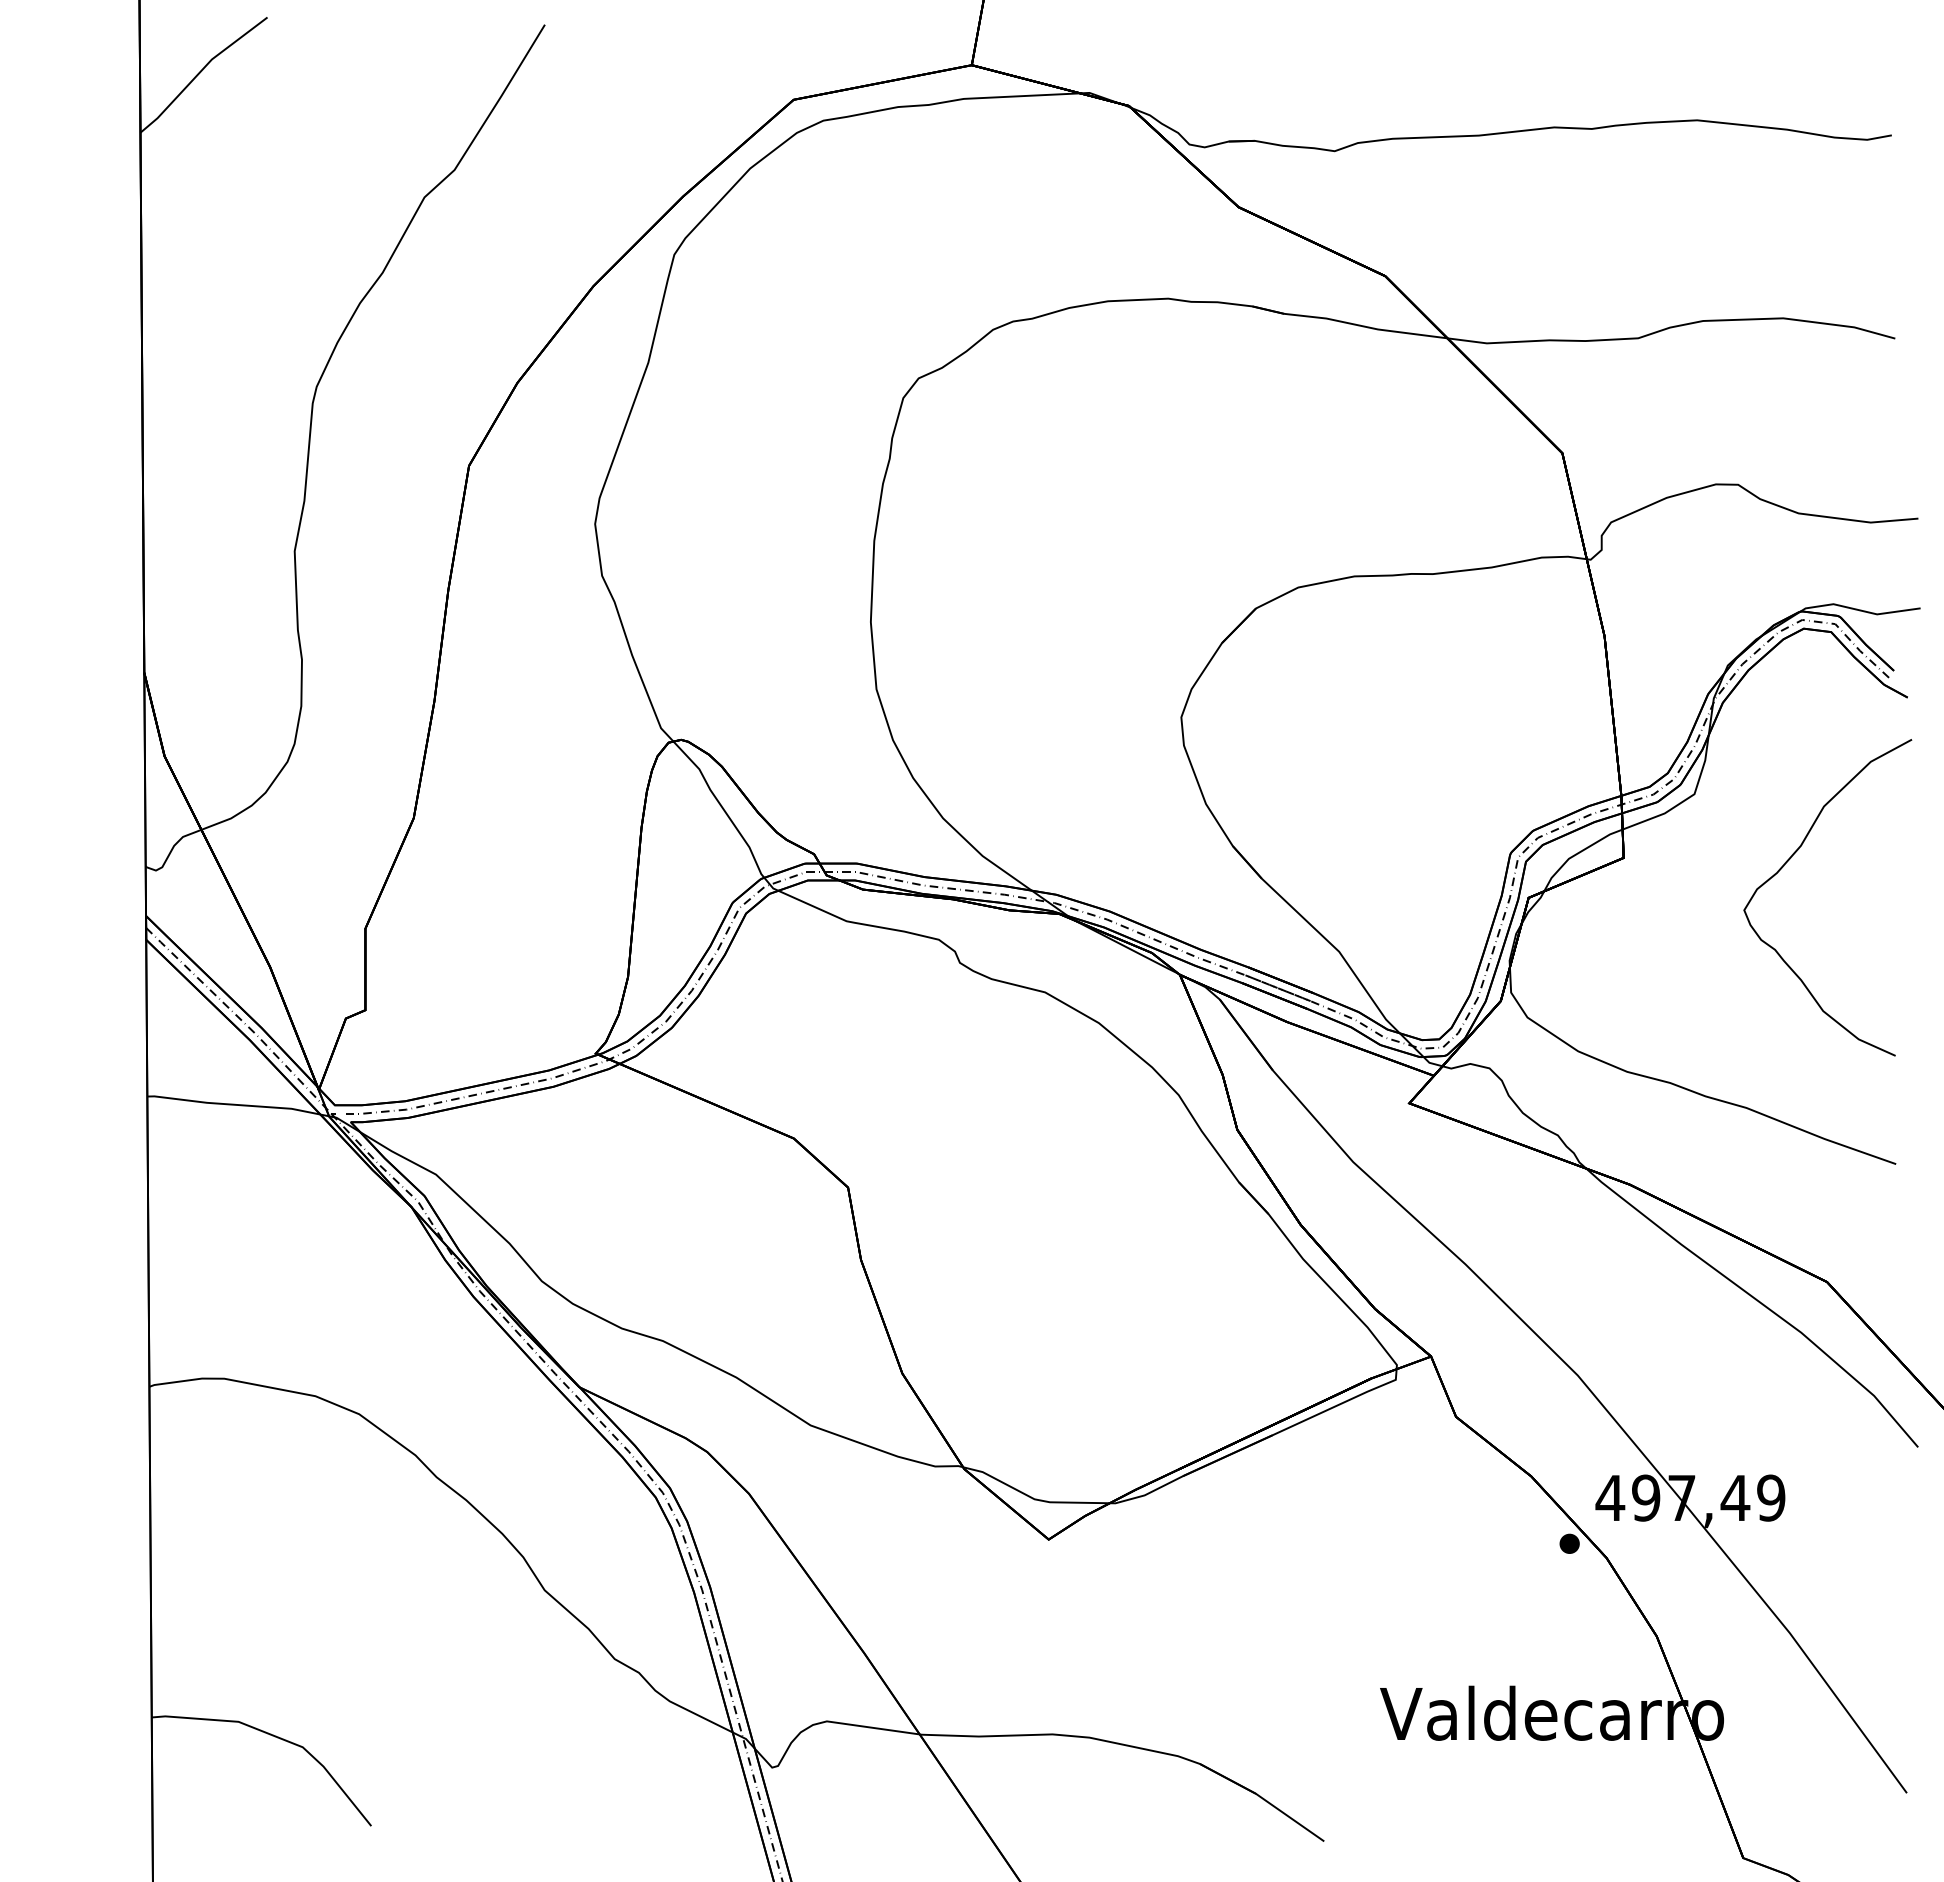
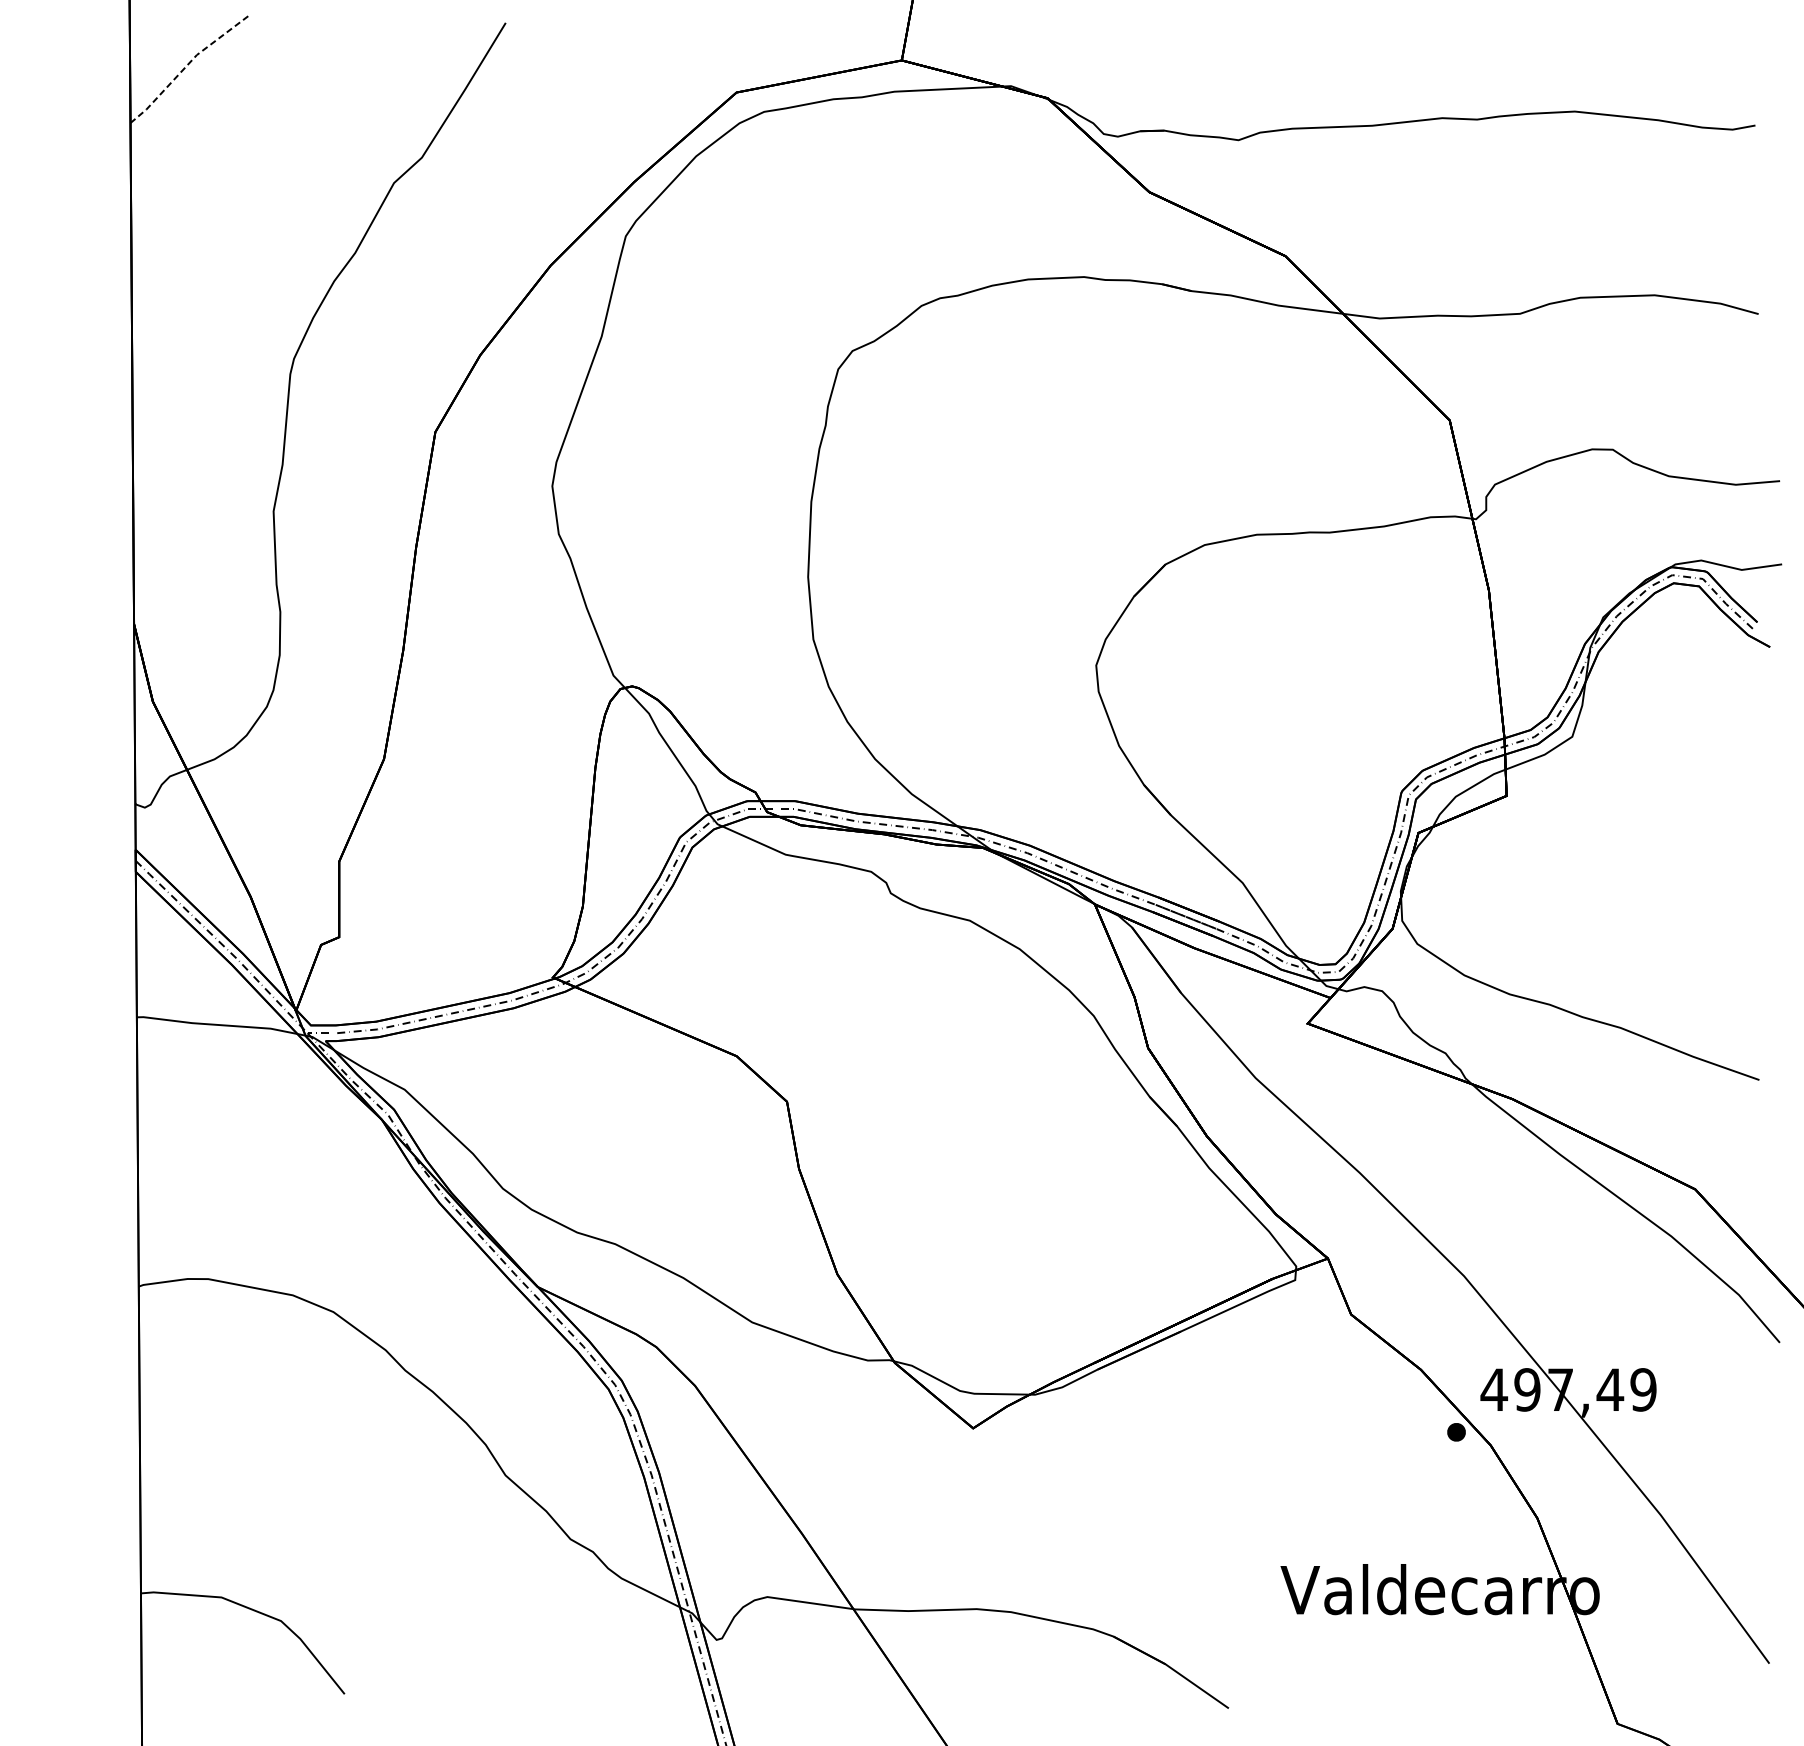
line: (200, 71) -> (186, 66), solid -> dashed
curve: (1790, 859) -> (1661, 797), removed

